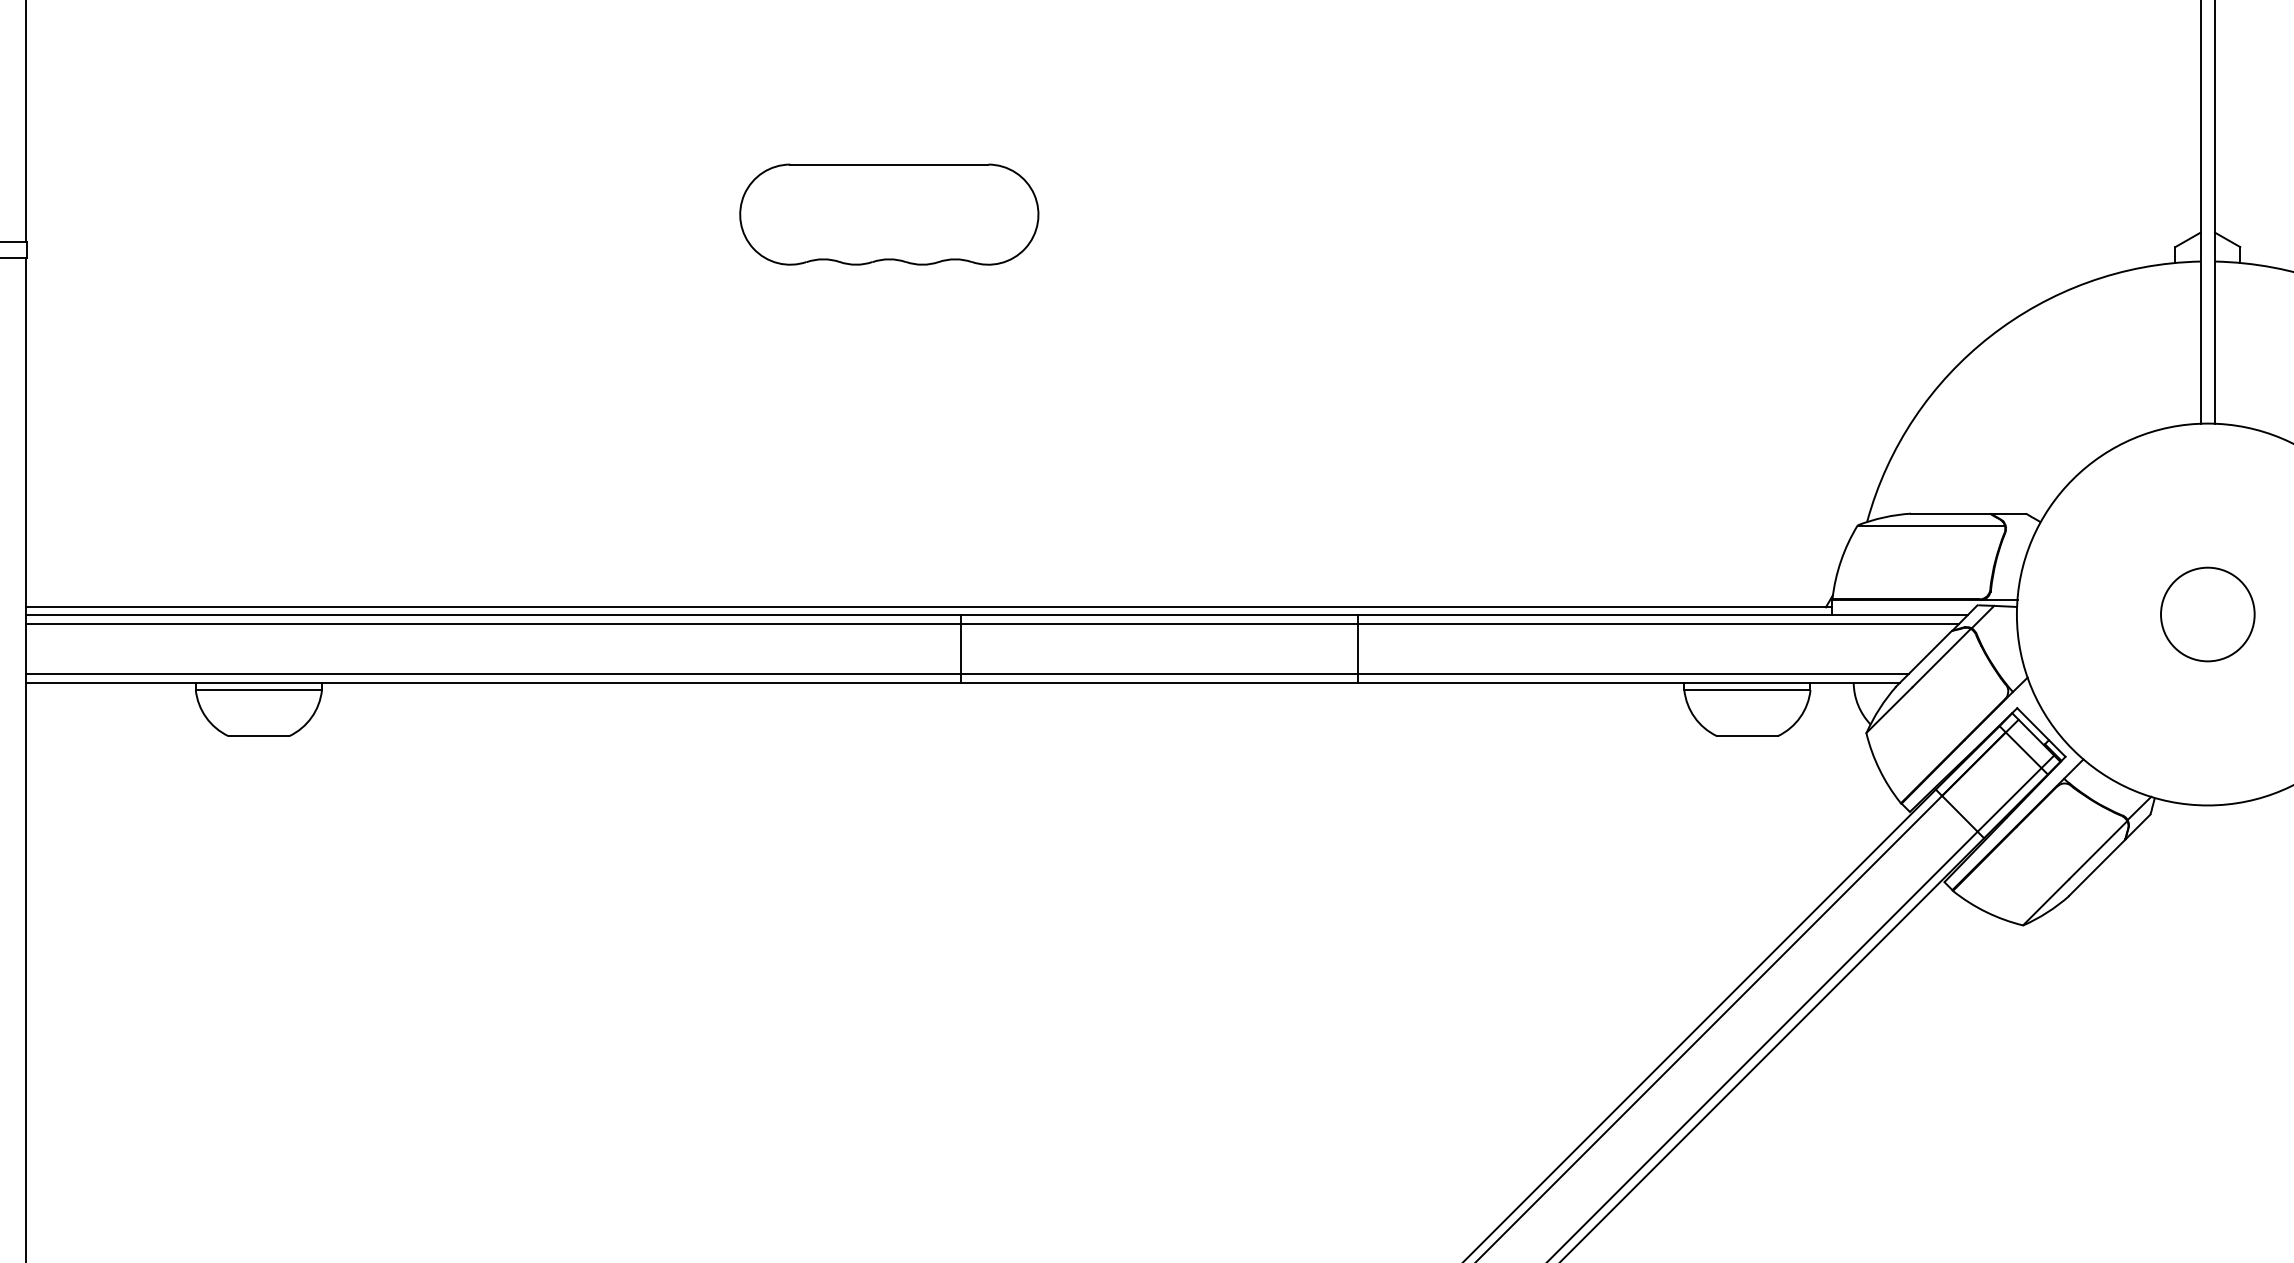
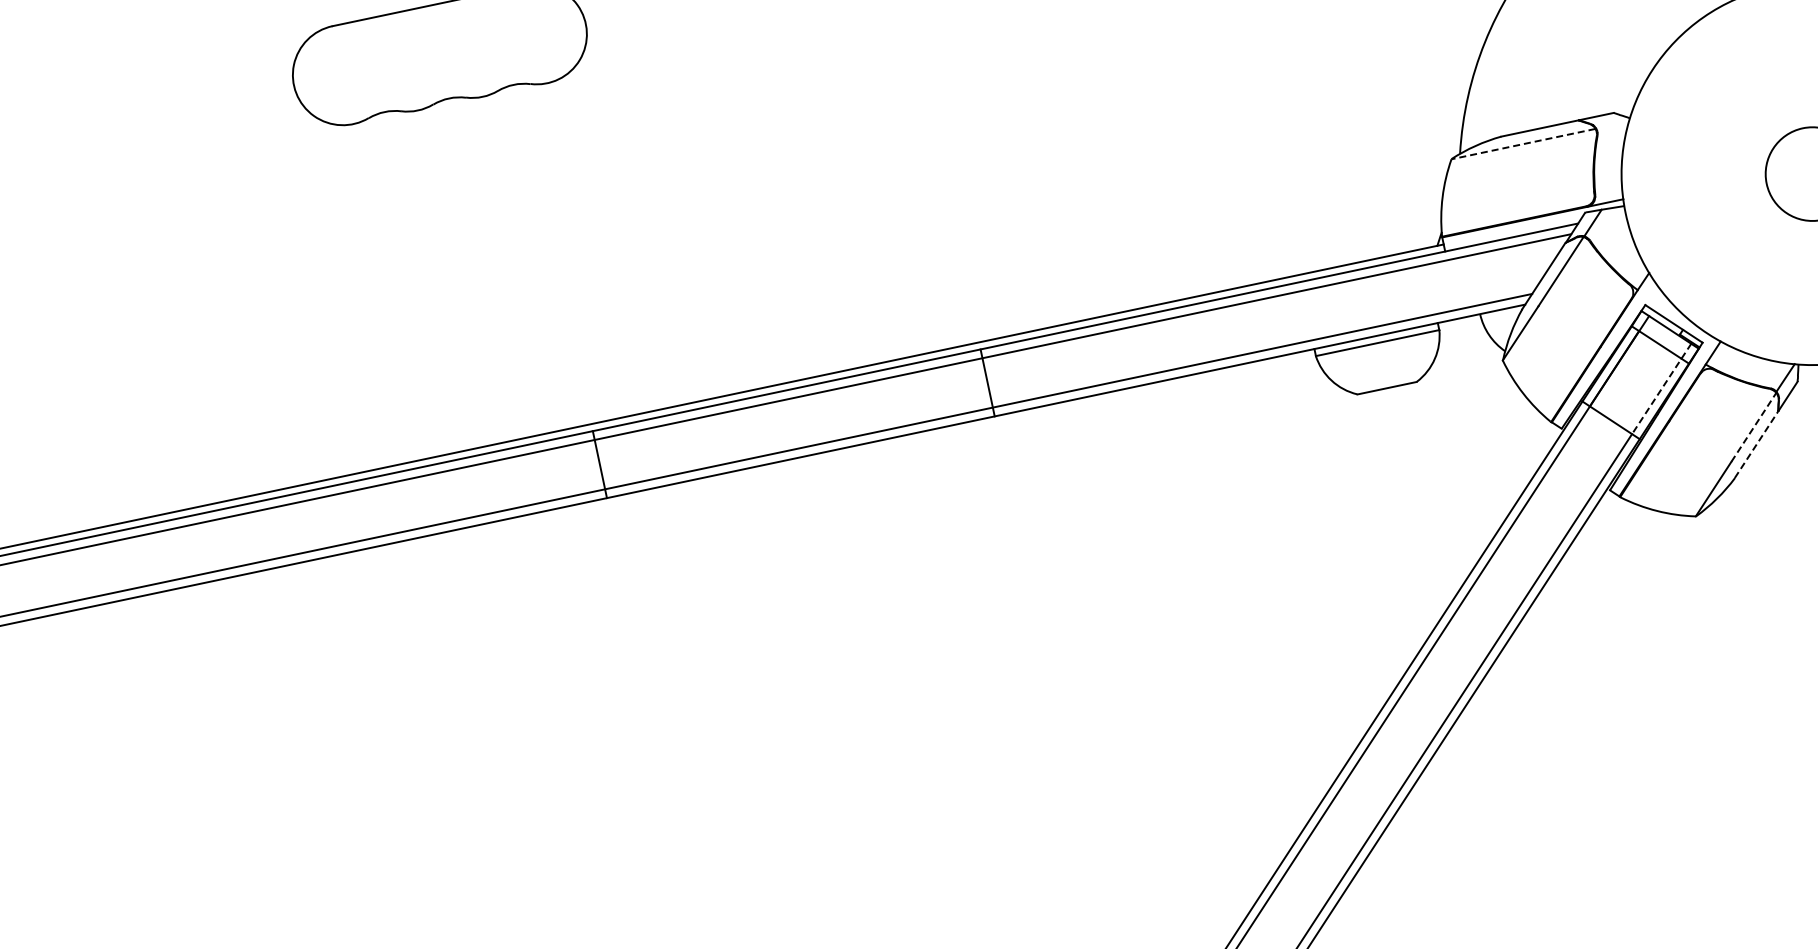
line: (1930, 525) -> (1522, 144), solid -> dashed
line: (2015, 793) -> (1661, 388), solid -> dashed
line: (2098, 849) -> (1753, 426), solid -> dashed
line: (2097, 867) -> (1756, 444), solid -> dashed

